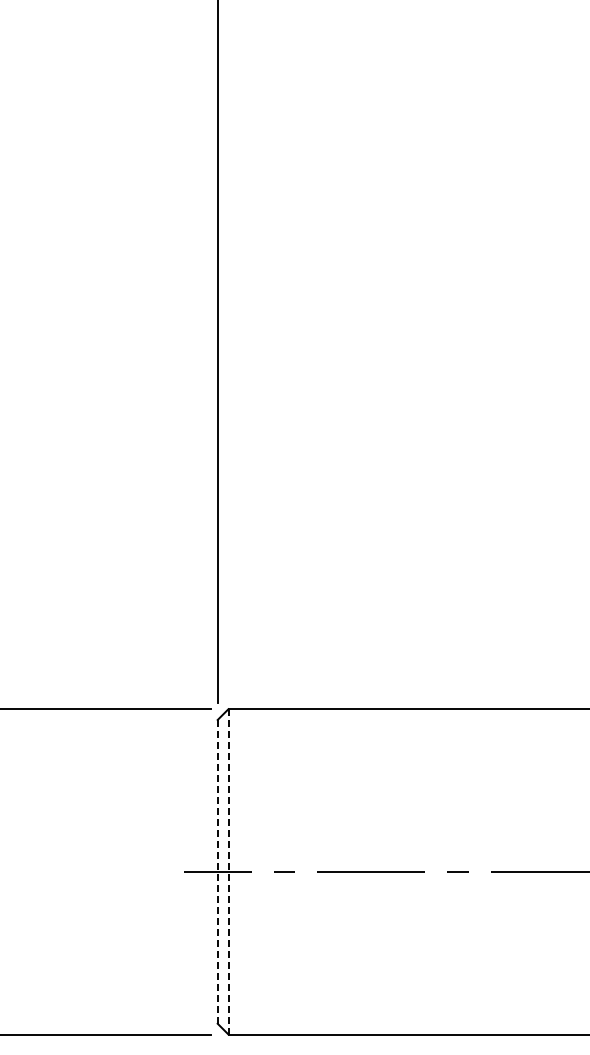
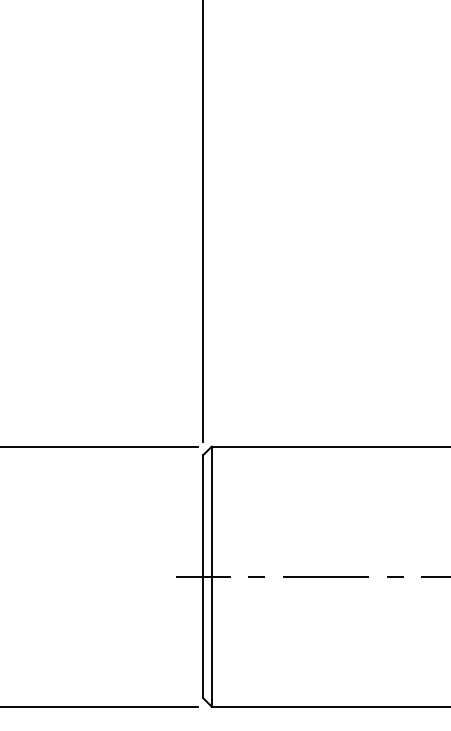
line: (217, 871) -> (203, 576), dashed -> solid
line: (228, 871) -> (211, 576), dashed -> solid

